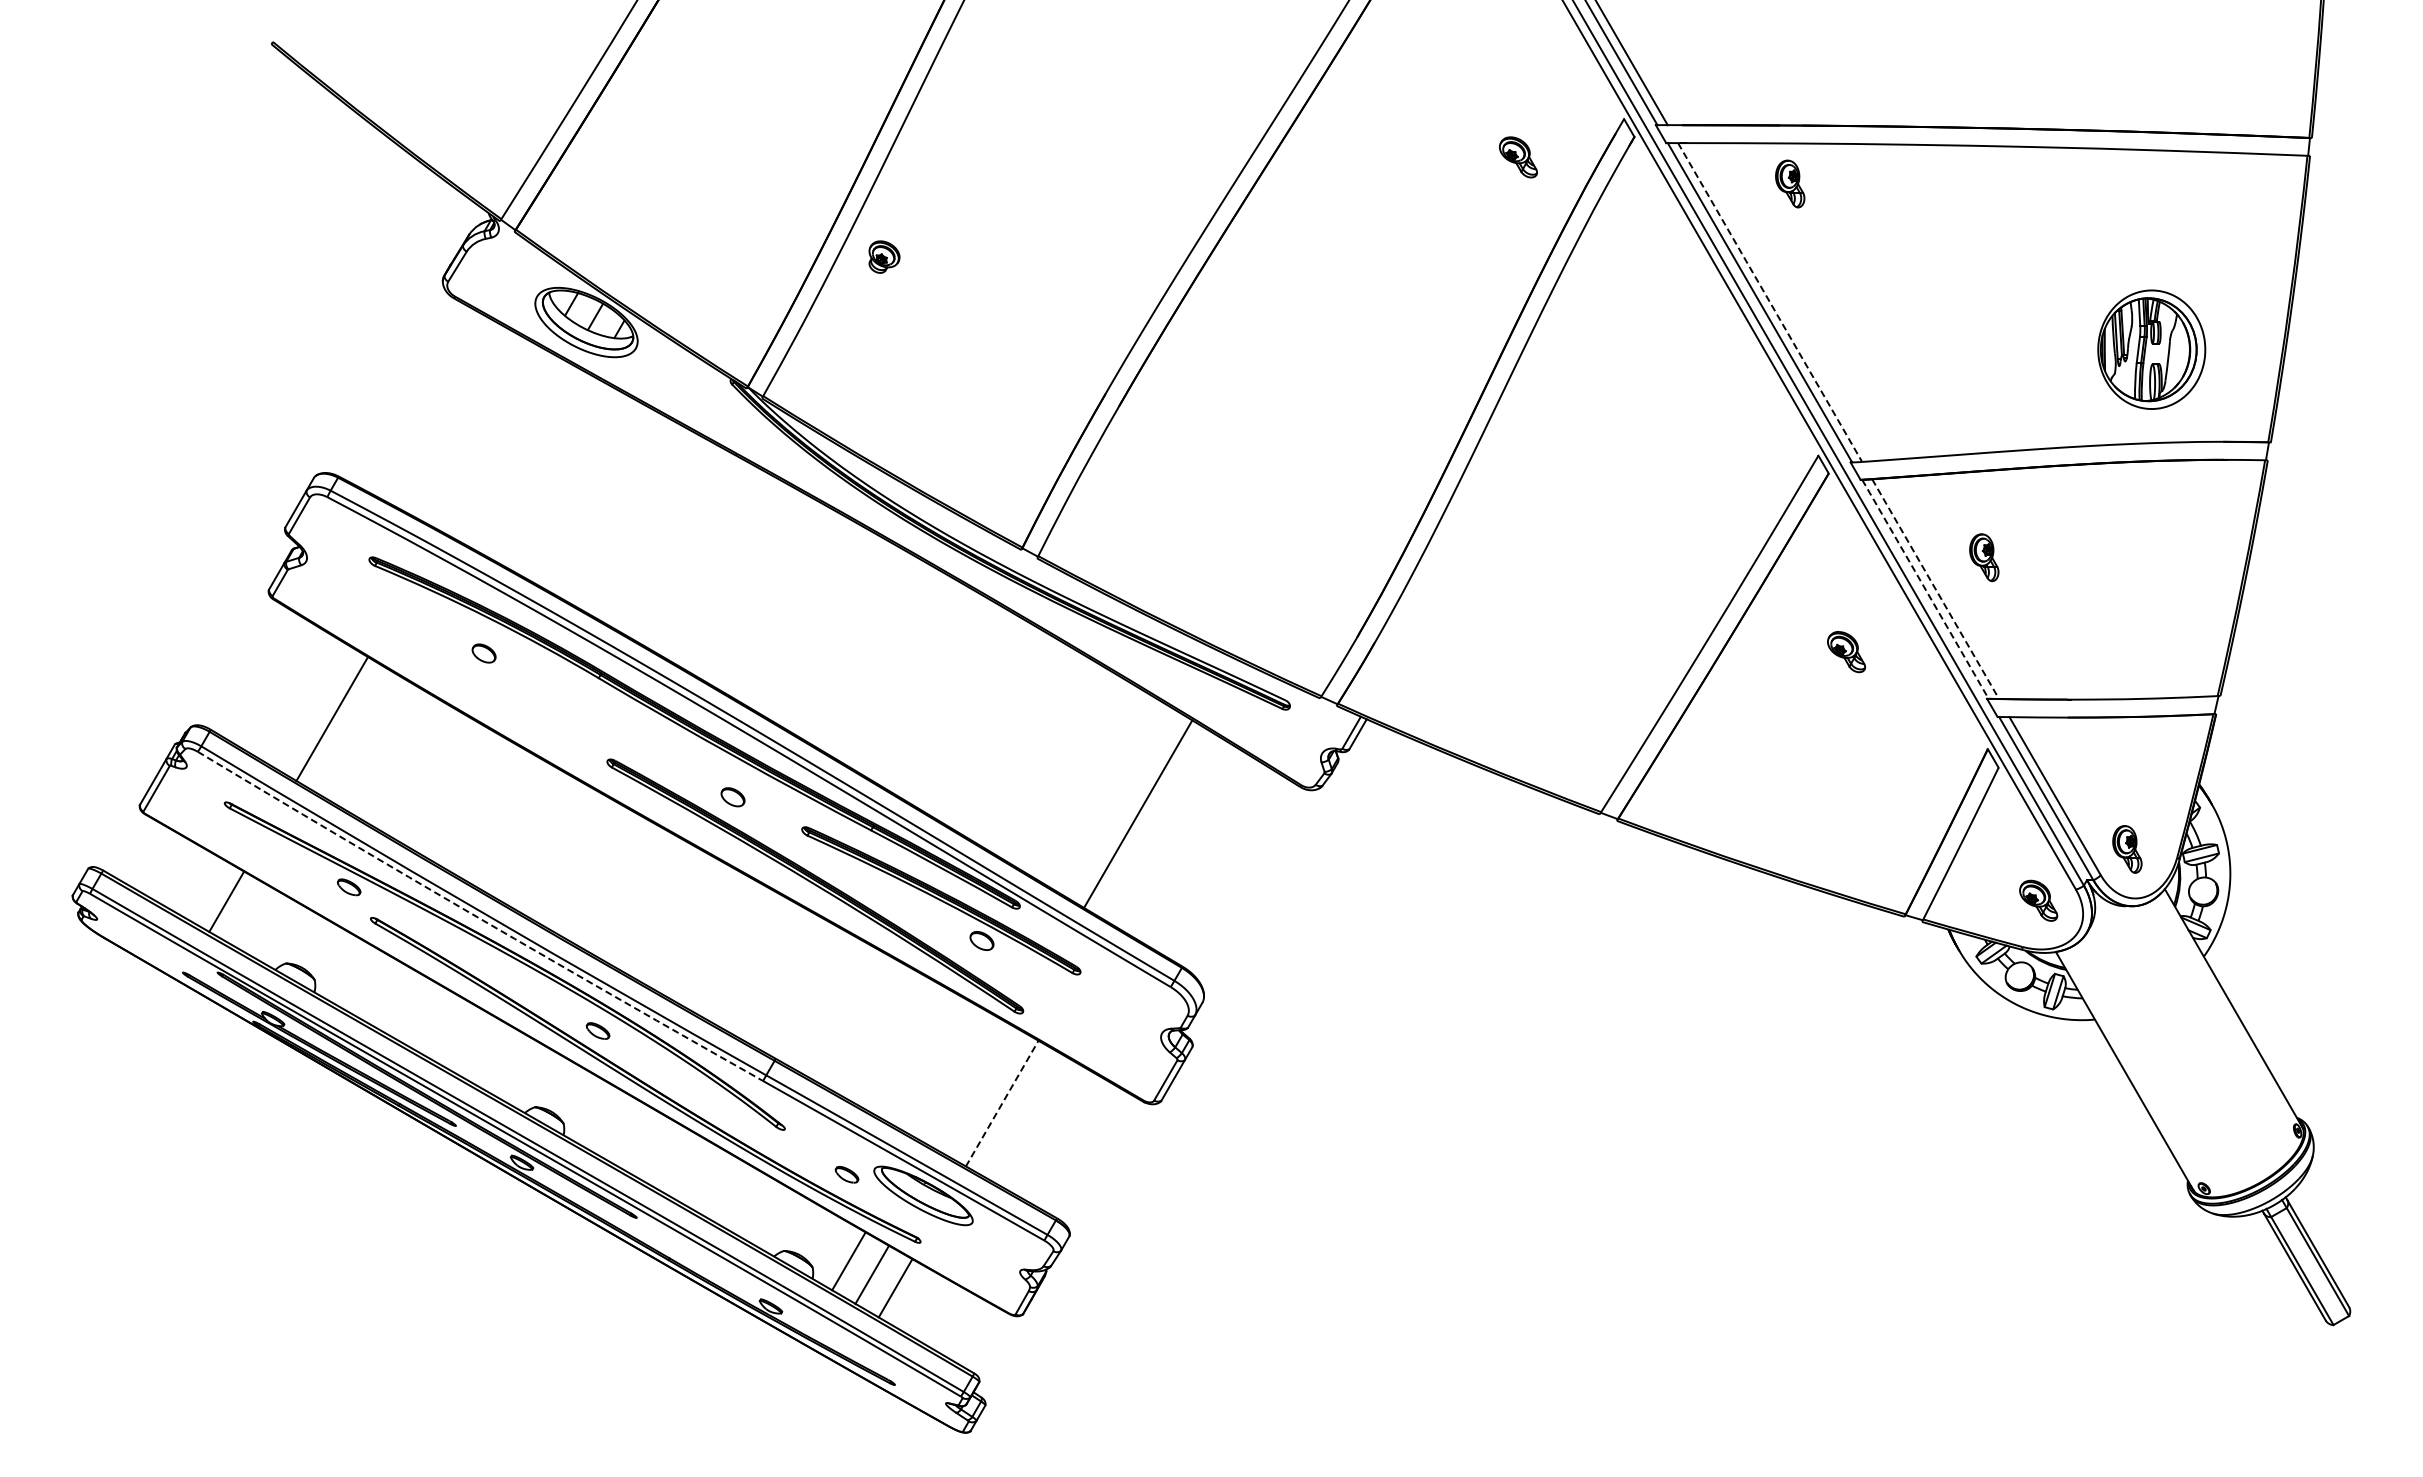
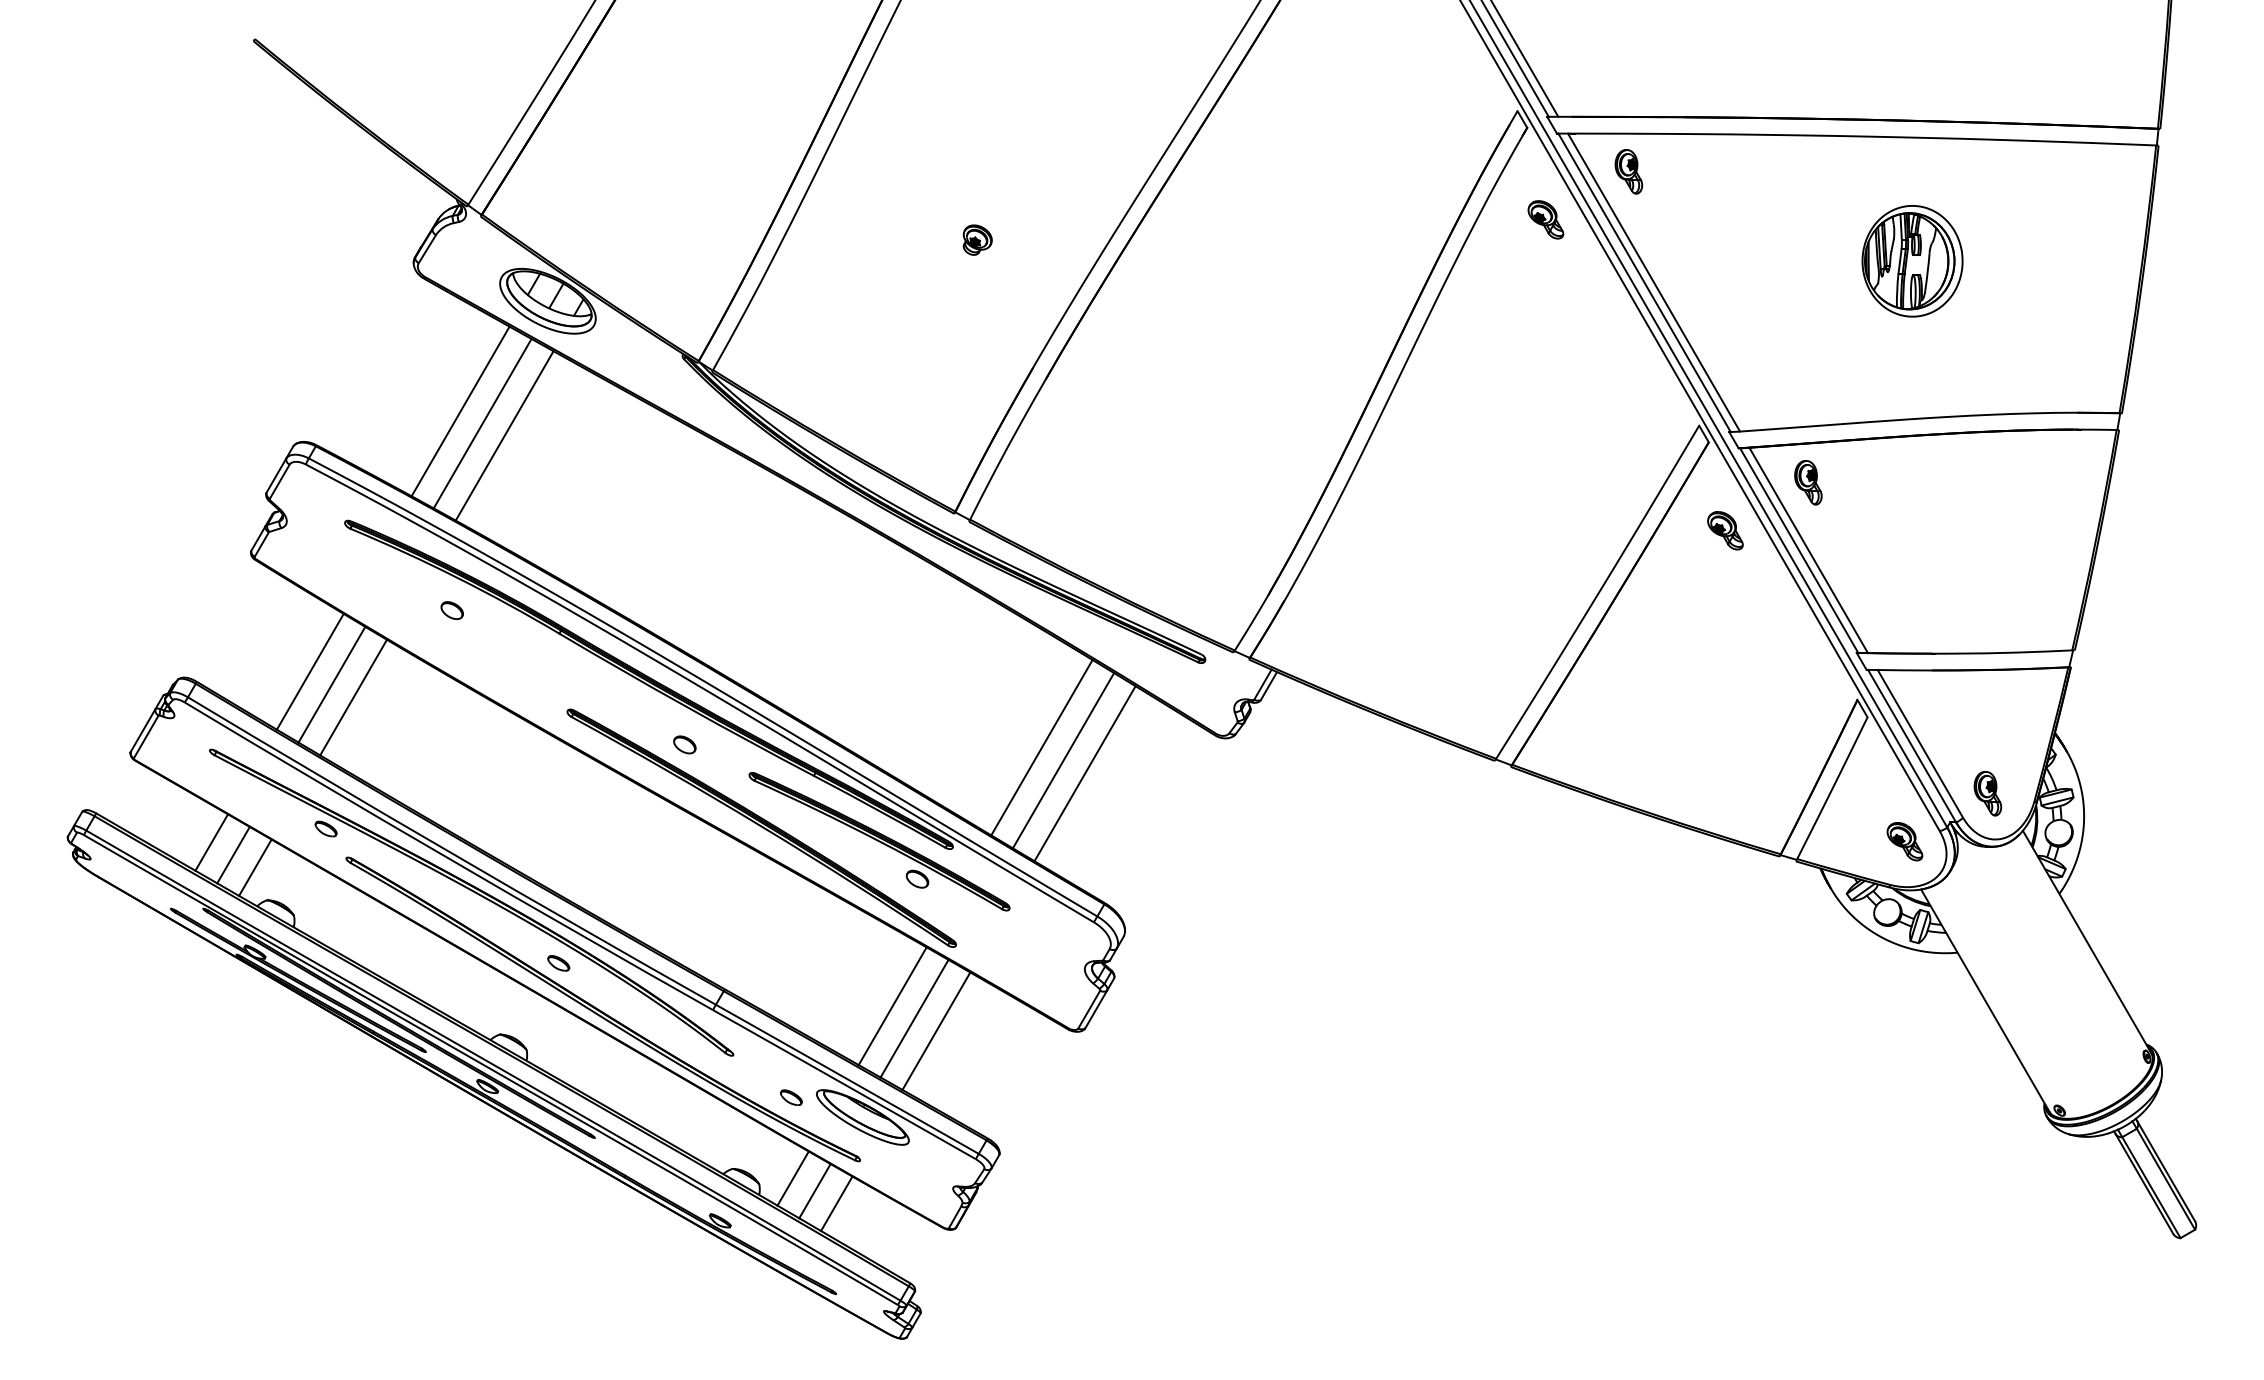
part: (1518, 157) -> (1545, 219), moved
part: (1790, 183) -> (1629, 171), moved
part: (884, 256) -> (977, 239), moved
line: (1770, 302) -> (1654, 282), dashed -> solid
part: (2151, 349) -> (1912, 261), moved
line: (492, 440) -> (460, 411), added
line: (516, 453) -> (482, 423), added
line: (539, 466) -> (504, 435), added
part: (1984, 557) -> (1808, 482), moved
line: (1925, 589) -> (1799, 550), dashed -> solid
line: (1935, 589) -> (1808, 550), dashed -> solid
part: (1846, 652) -> (1725, 531), moved
line: (355, 732) -> (332, 684), added
line: (378, 746) -> (353, 697), added
line: (1114, 800) -> (1041, 747), added
line: (1161, 827) -> (1085, 773), added
line: (249, 915) -> (233, 855), added
arc: (479, 918) -> (447, 858), dashed -> solid
line: (272, 928) -> (254, 867), added
line: (954, 1077) -> (891, 1006), added
line: (978, 1090) -> (914, 1018), added
line: (1002, 1103) -> (936, 1031), dashed -> solid

